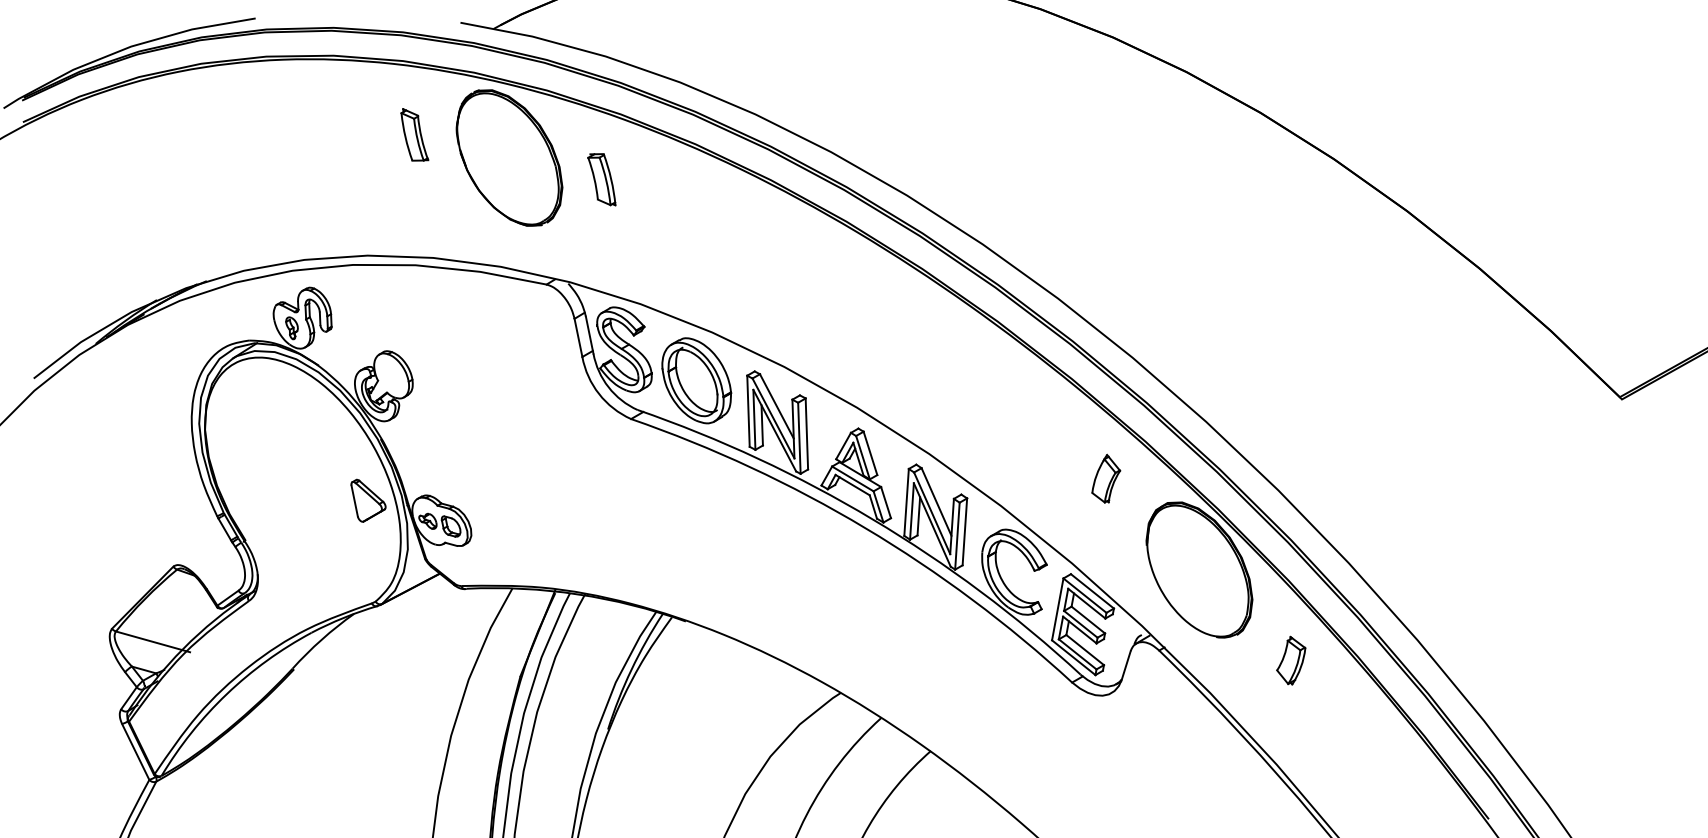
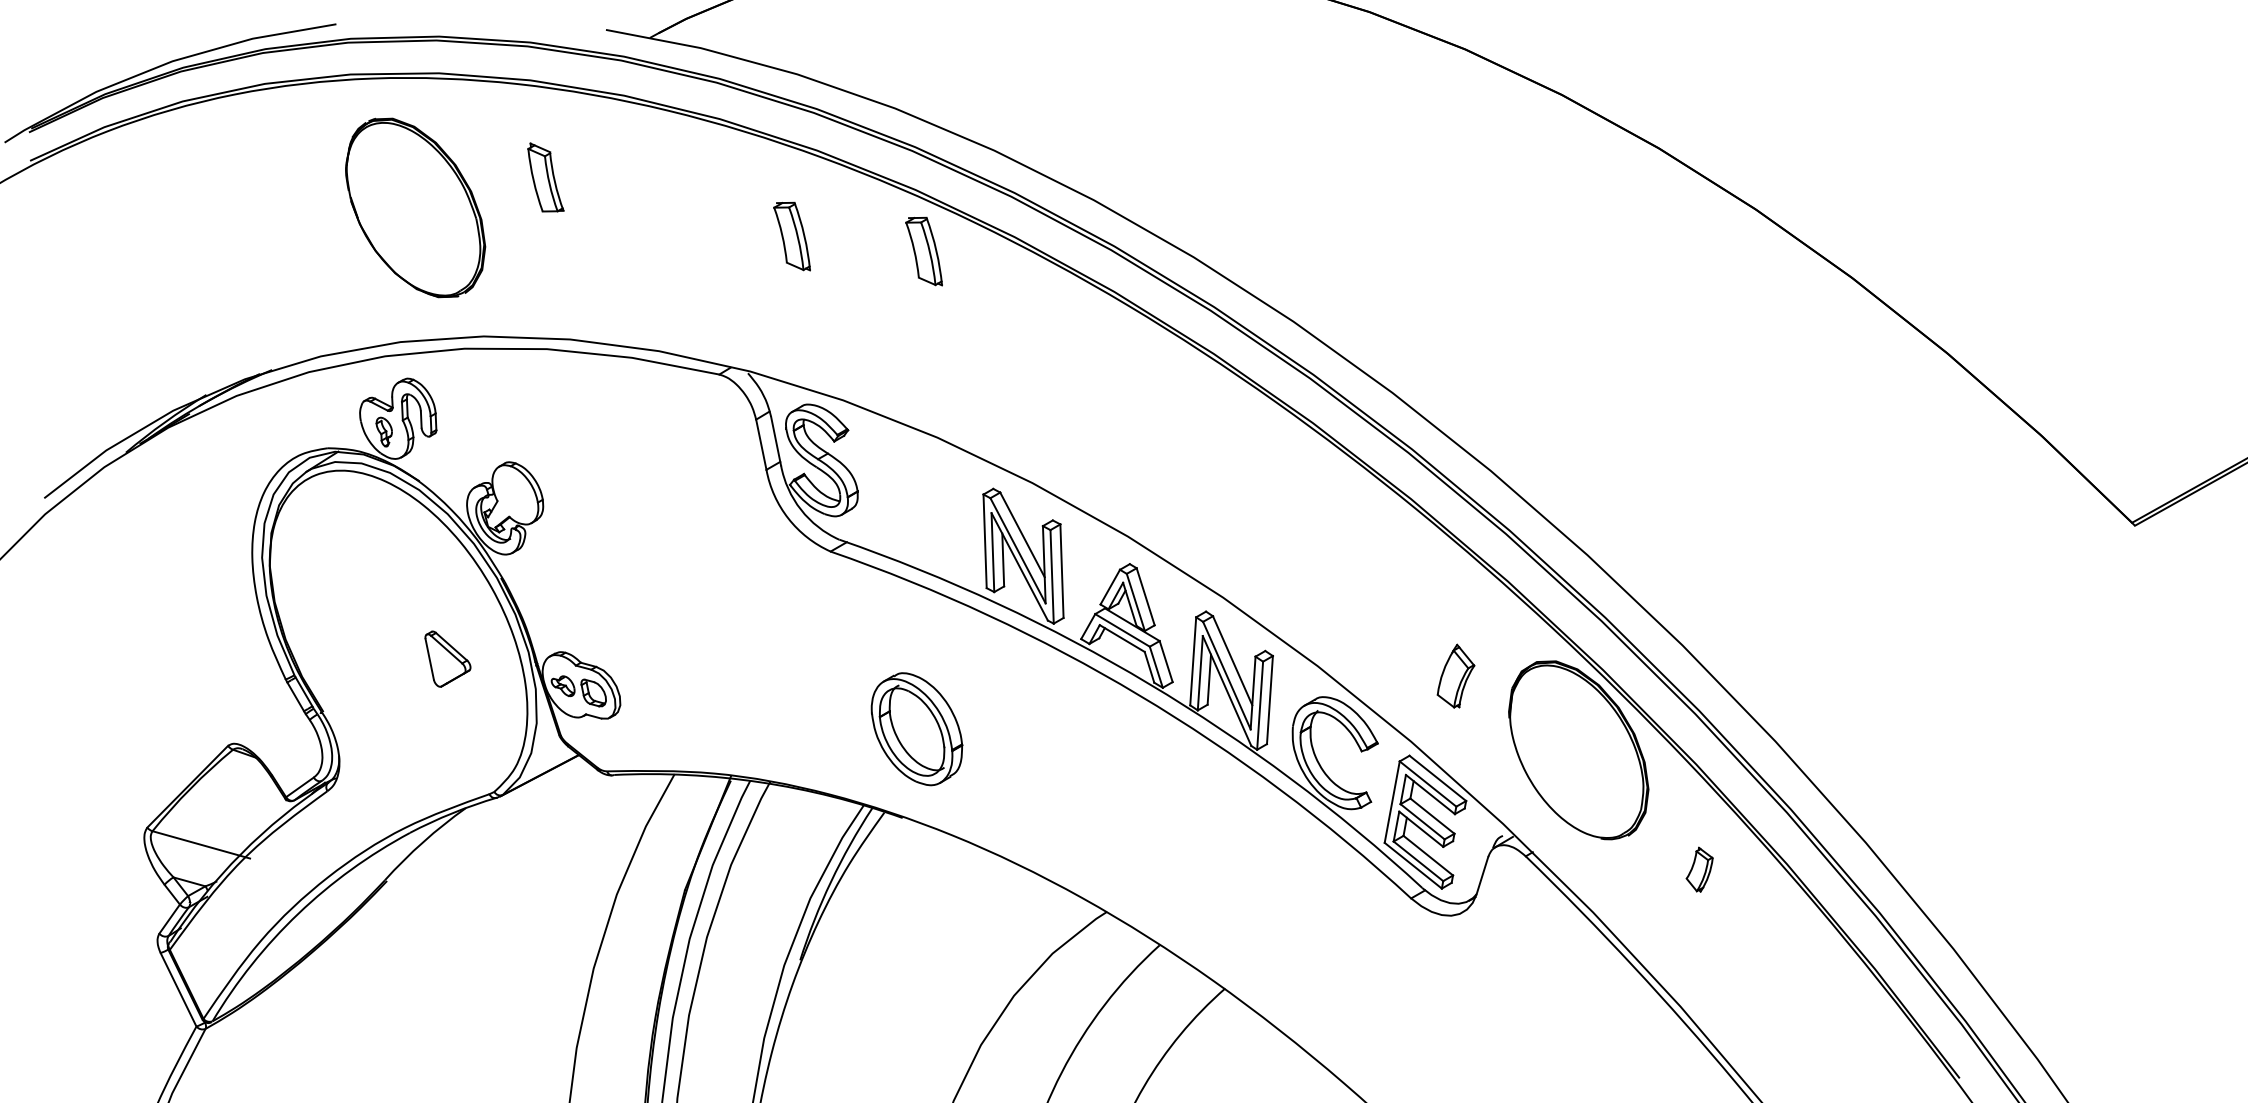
part: (509, 157) -> (415, 207), moved
part: (701, 191) -> (923, 251), added
part: (696, 381) -> (916, 729), moved
part: (1105, 478) -> (1455, 675), moved
part: (368, 500) -> (447, 658), moved
part: (1291, 660) -> (1699, 869), size x0.7

